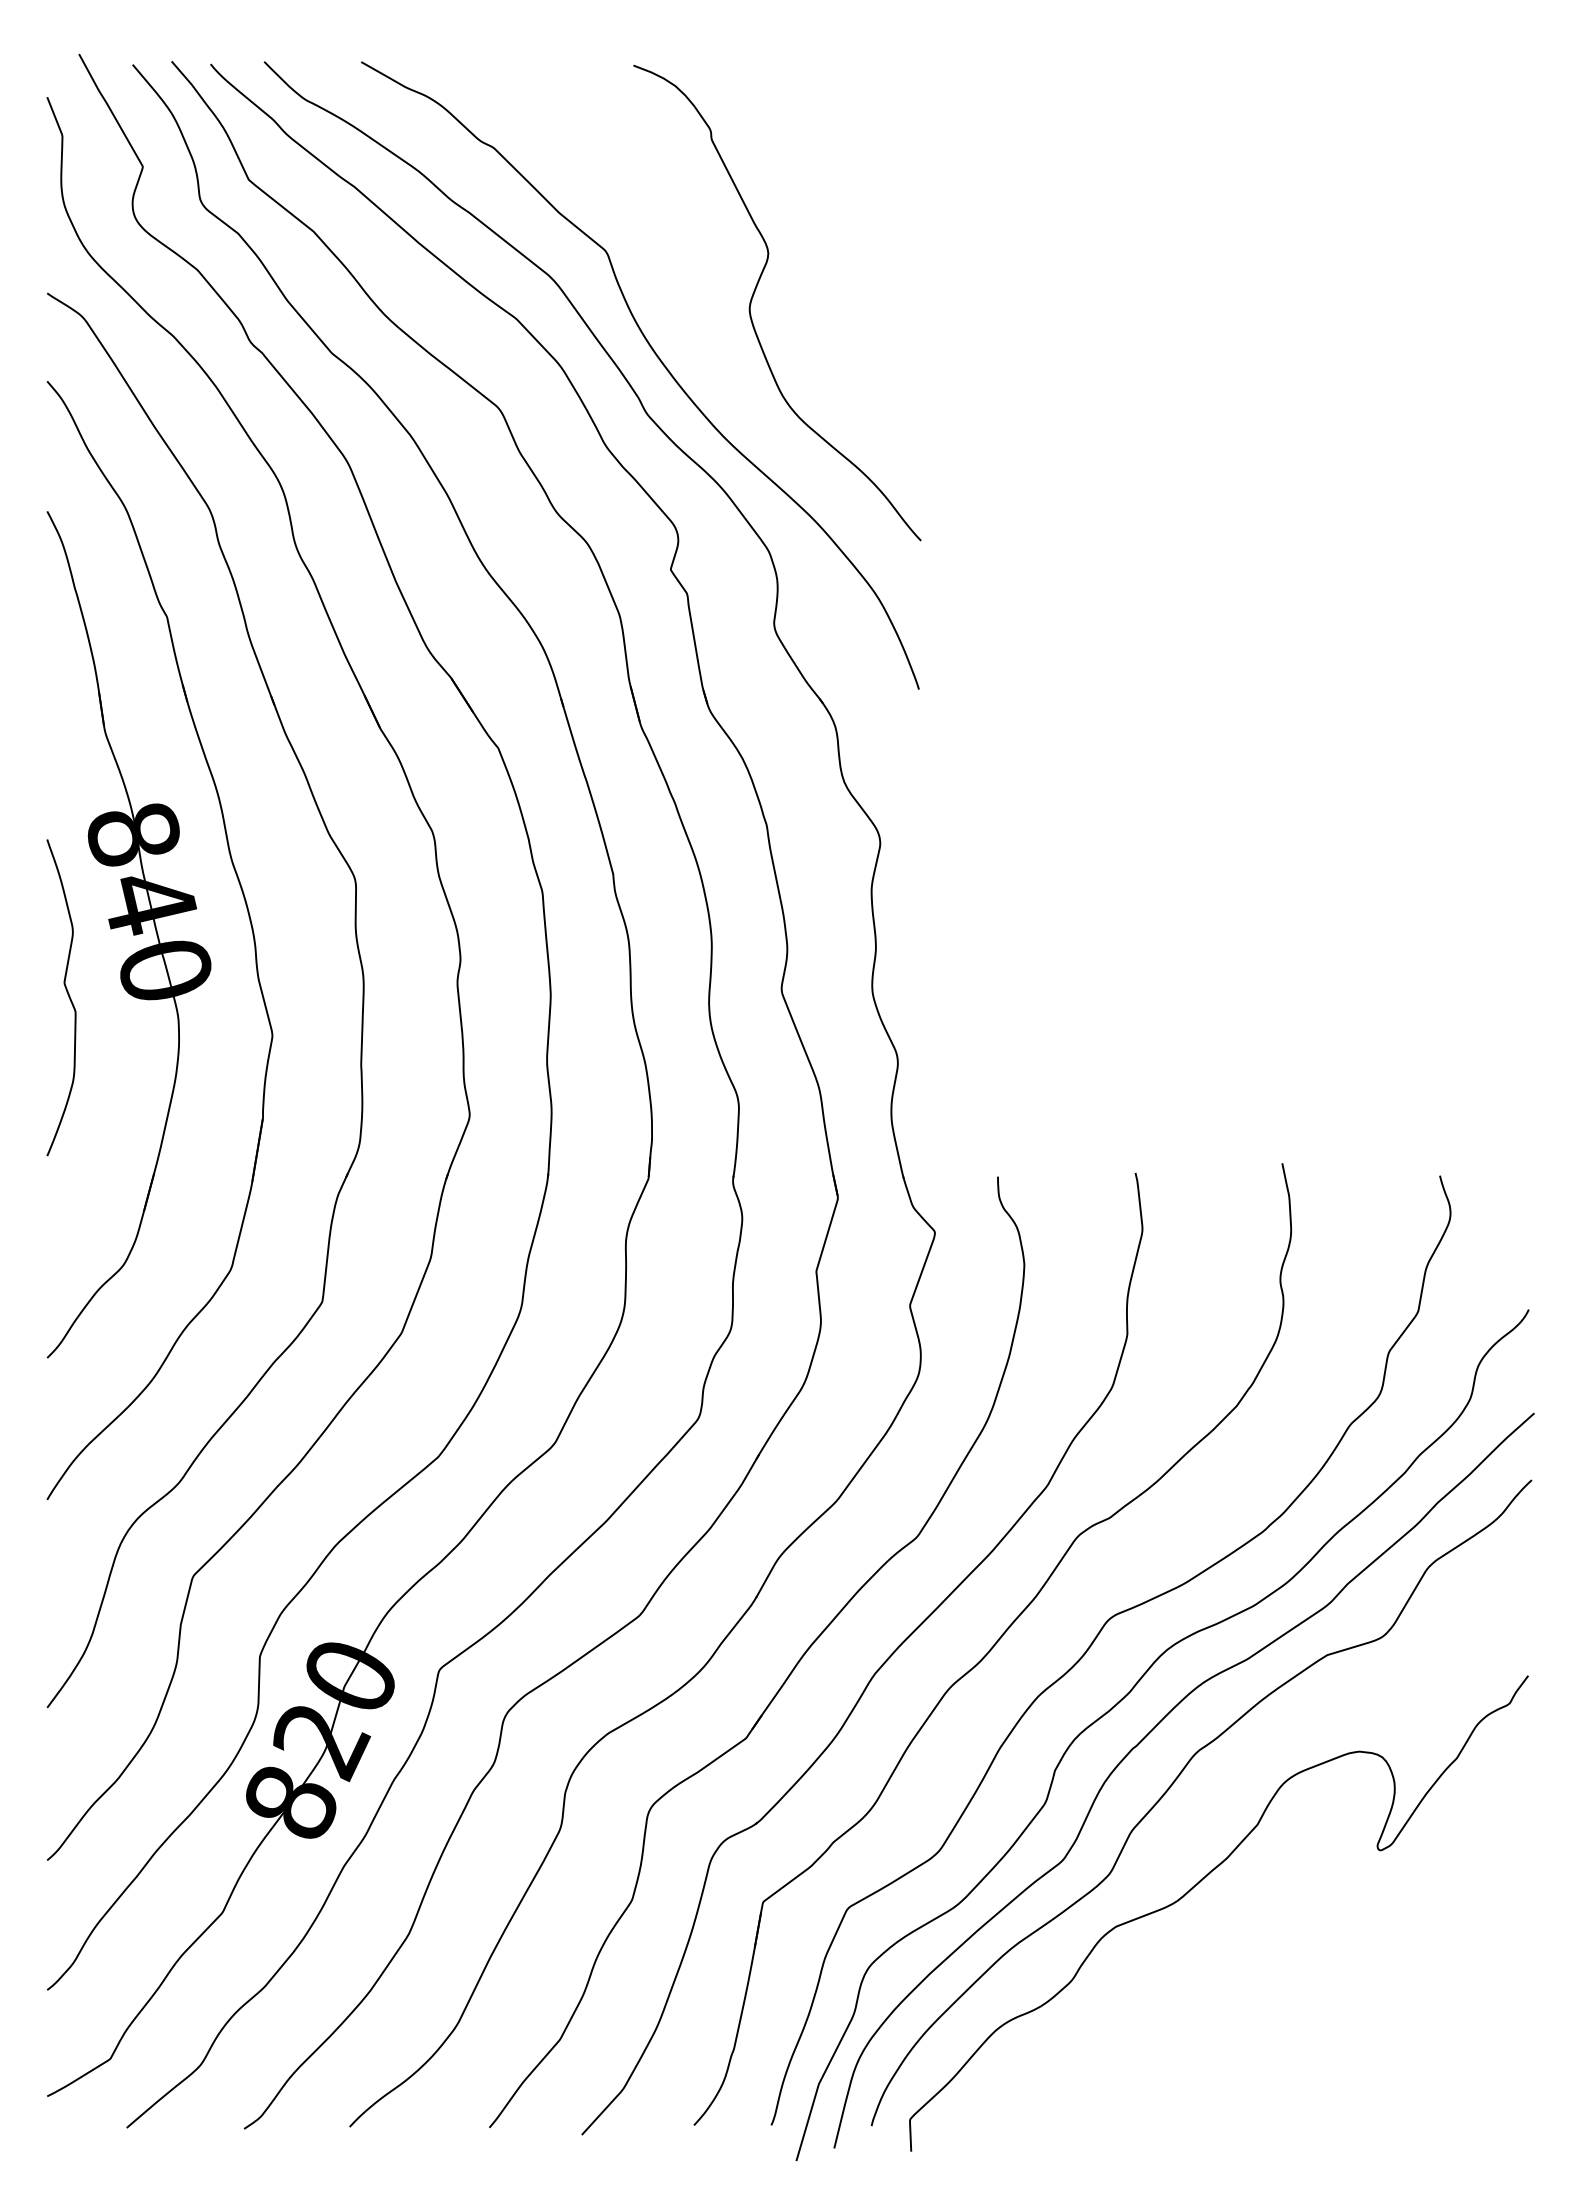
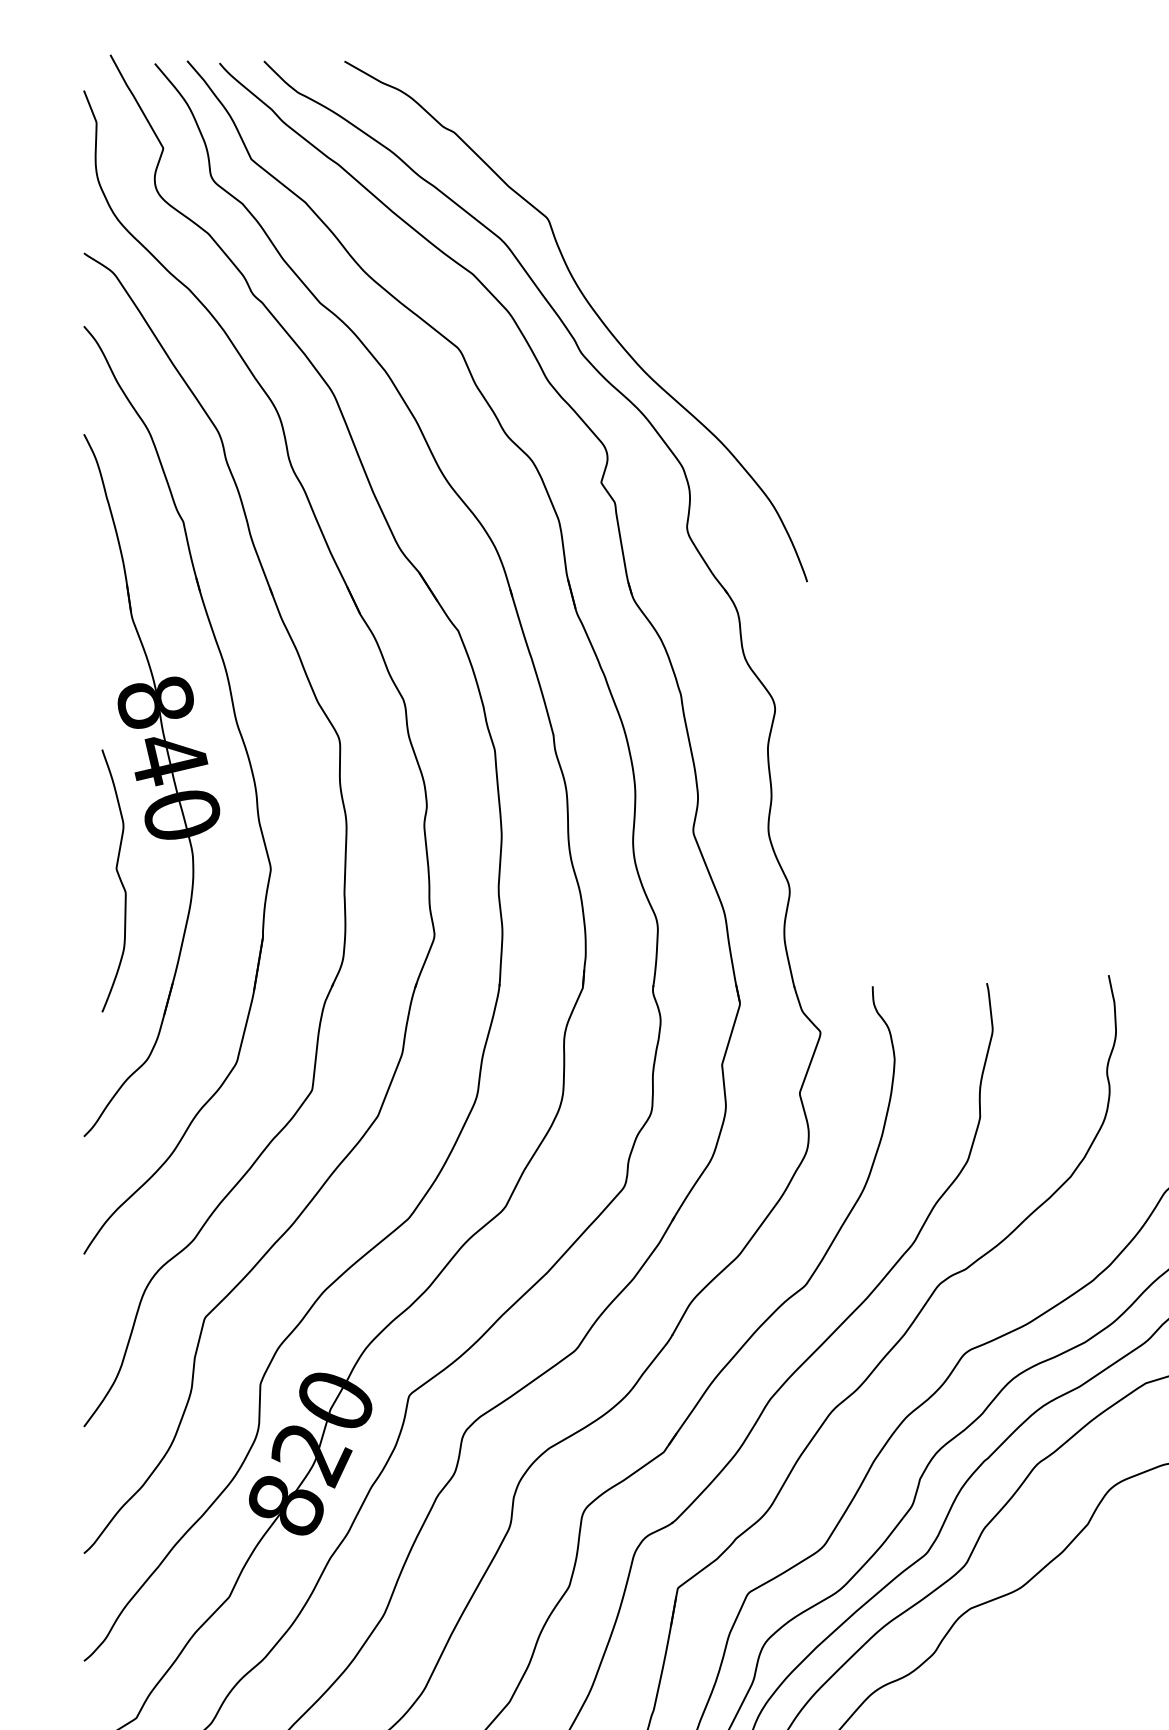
curve: (755, 292) -> (671, 252), removed
curve: (67, 994) -> (119, 878), moved

